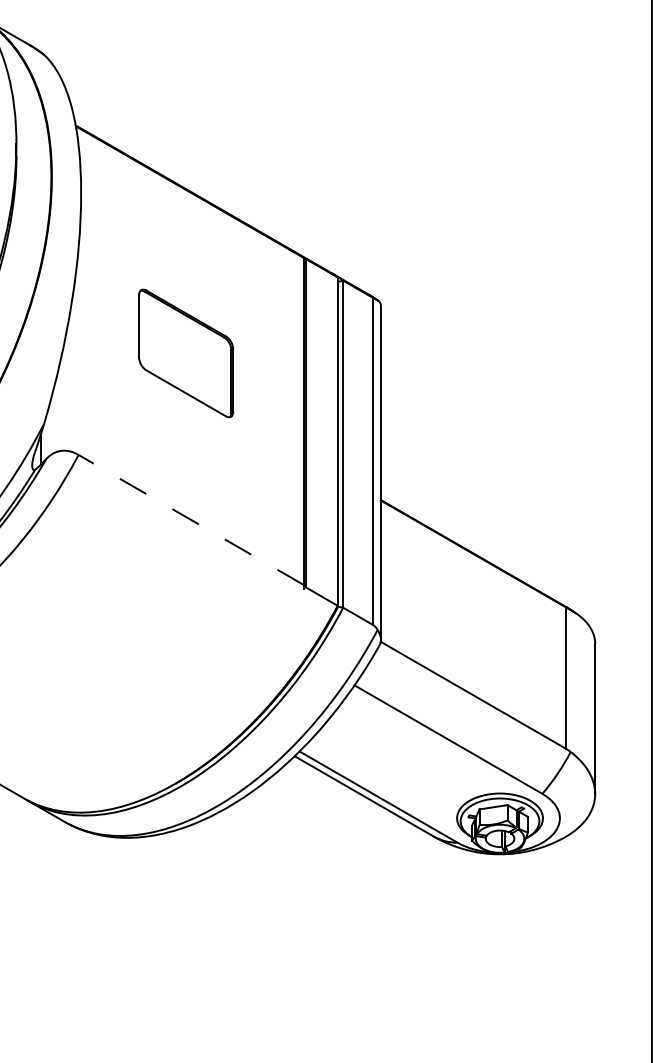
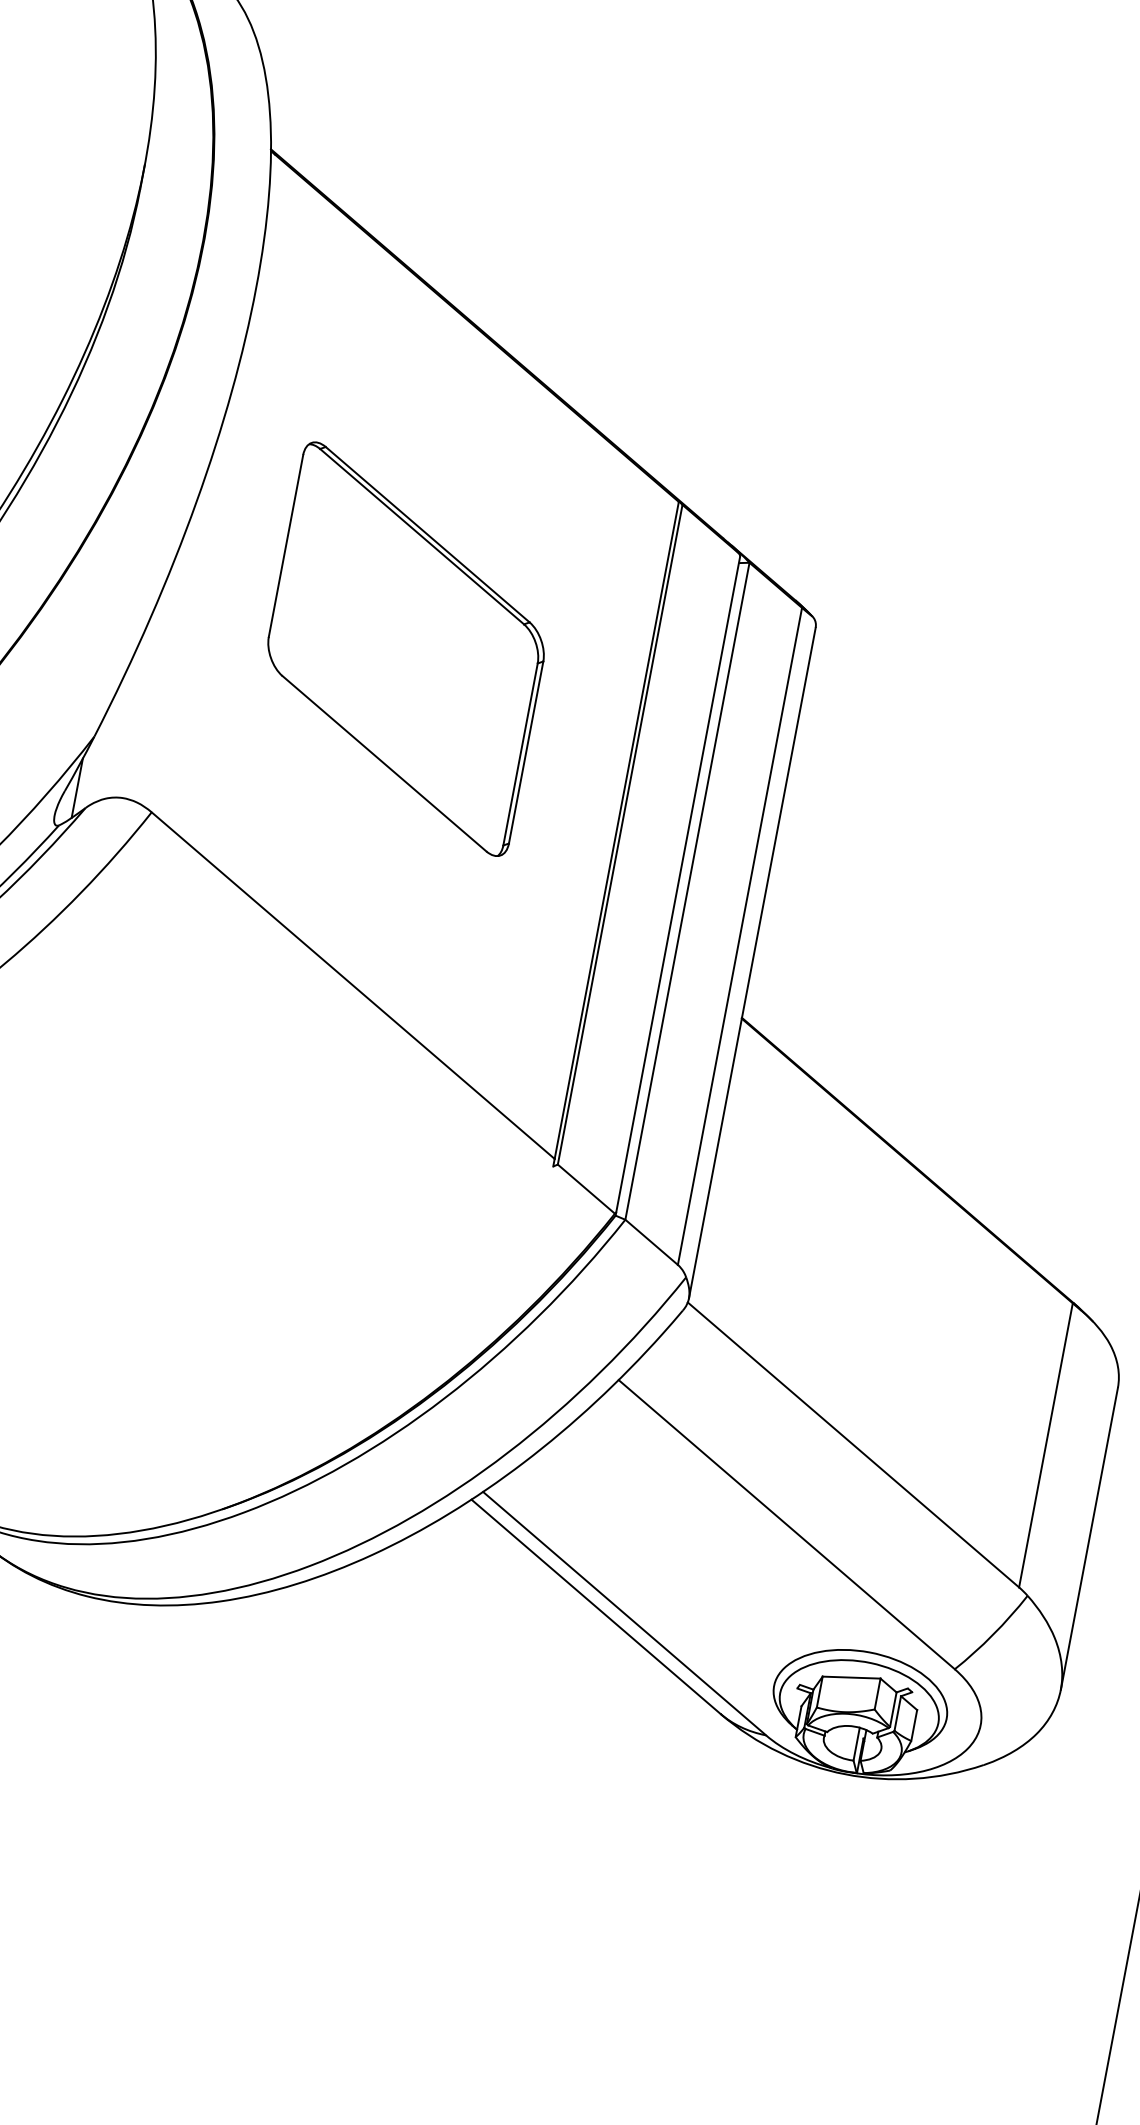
part: (186, 353) -> (406, 649), size x1.43
line: (191, 519) -> (354, 984), dashed -> solid

